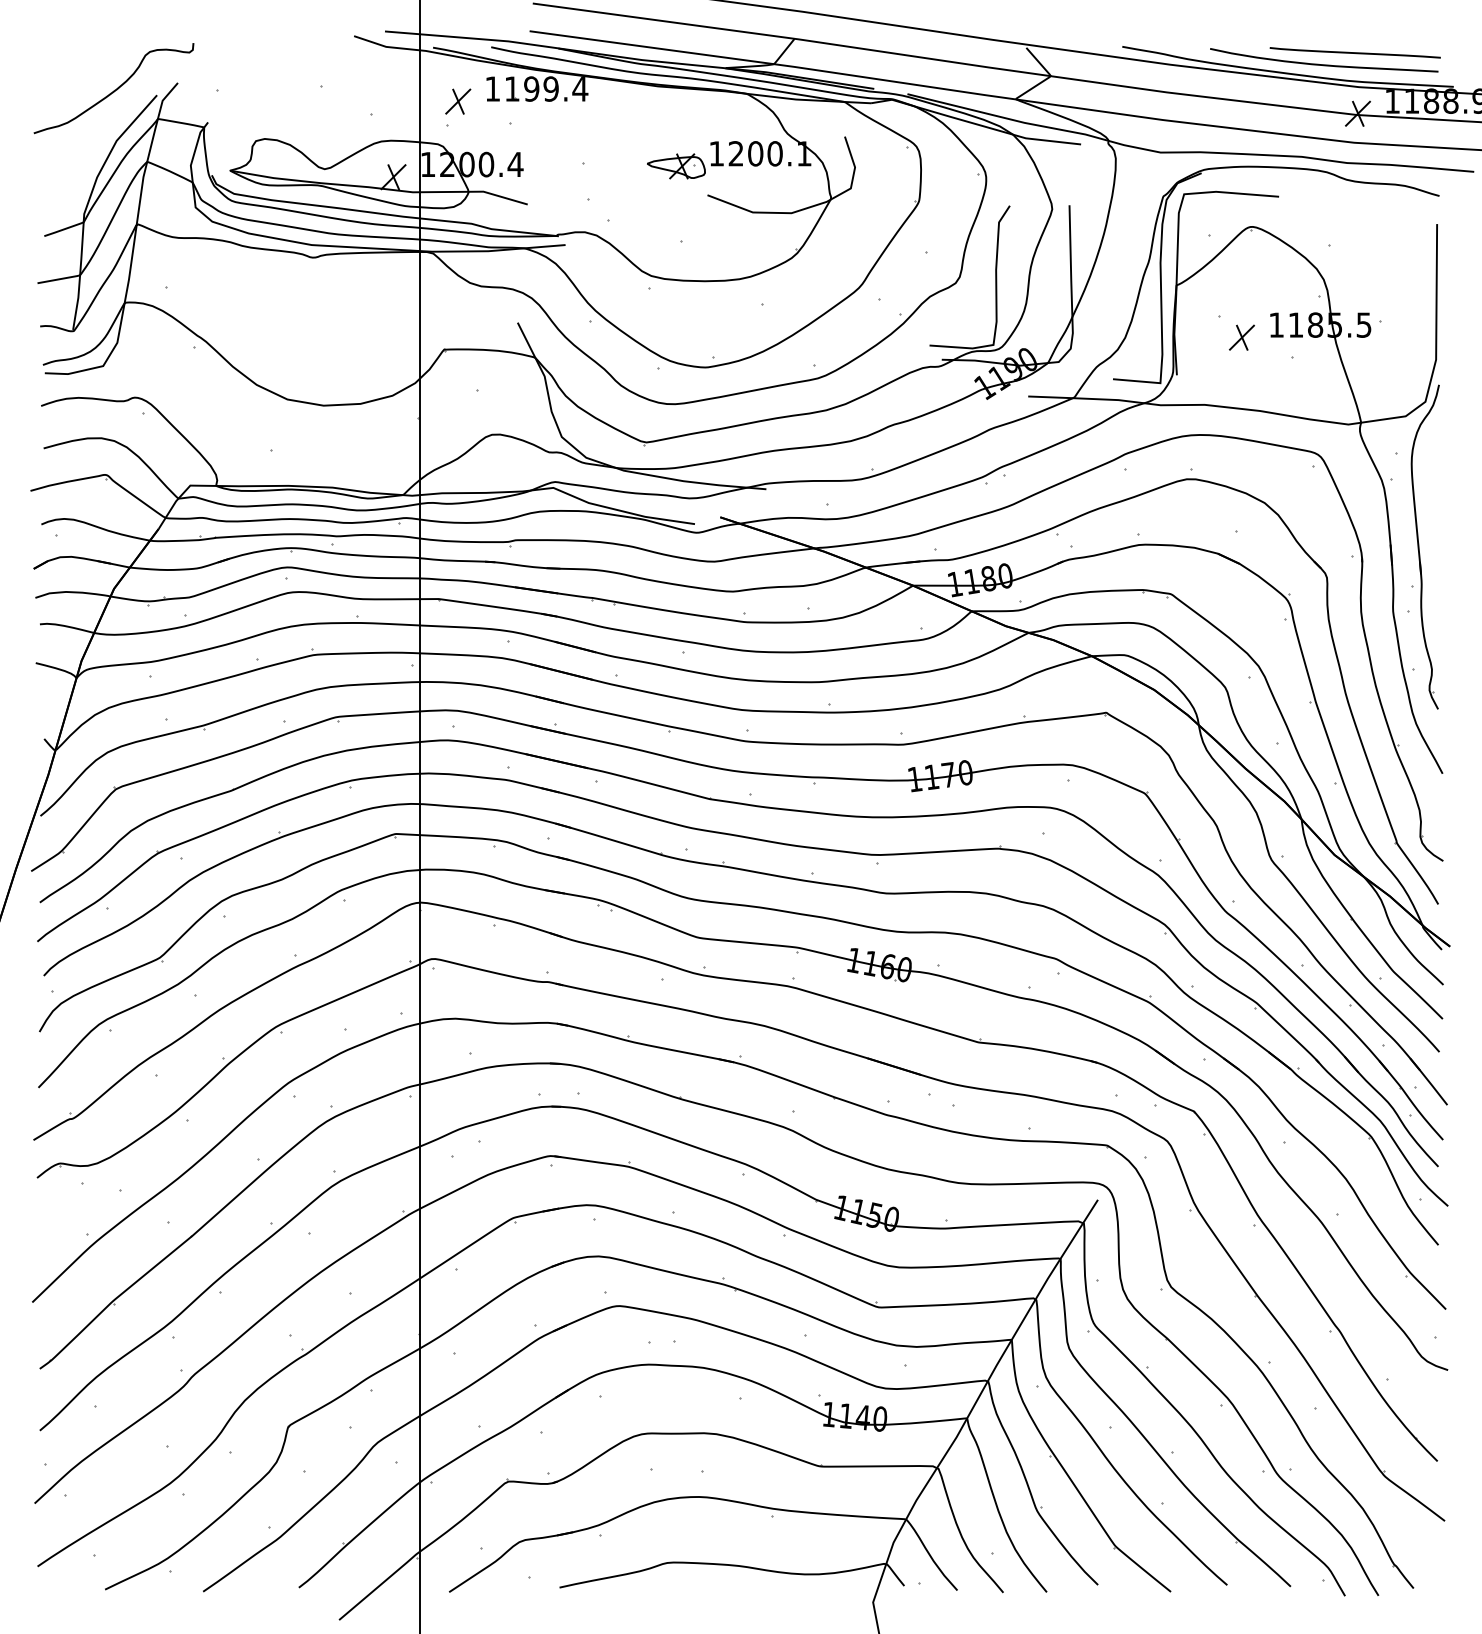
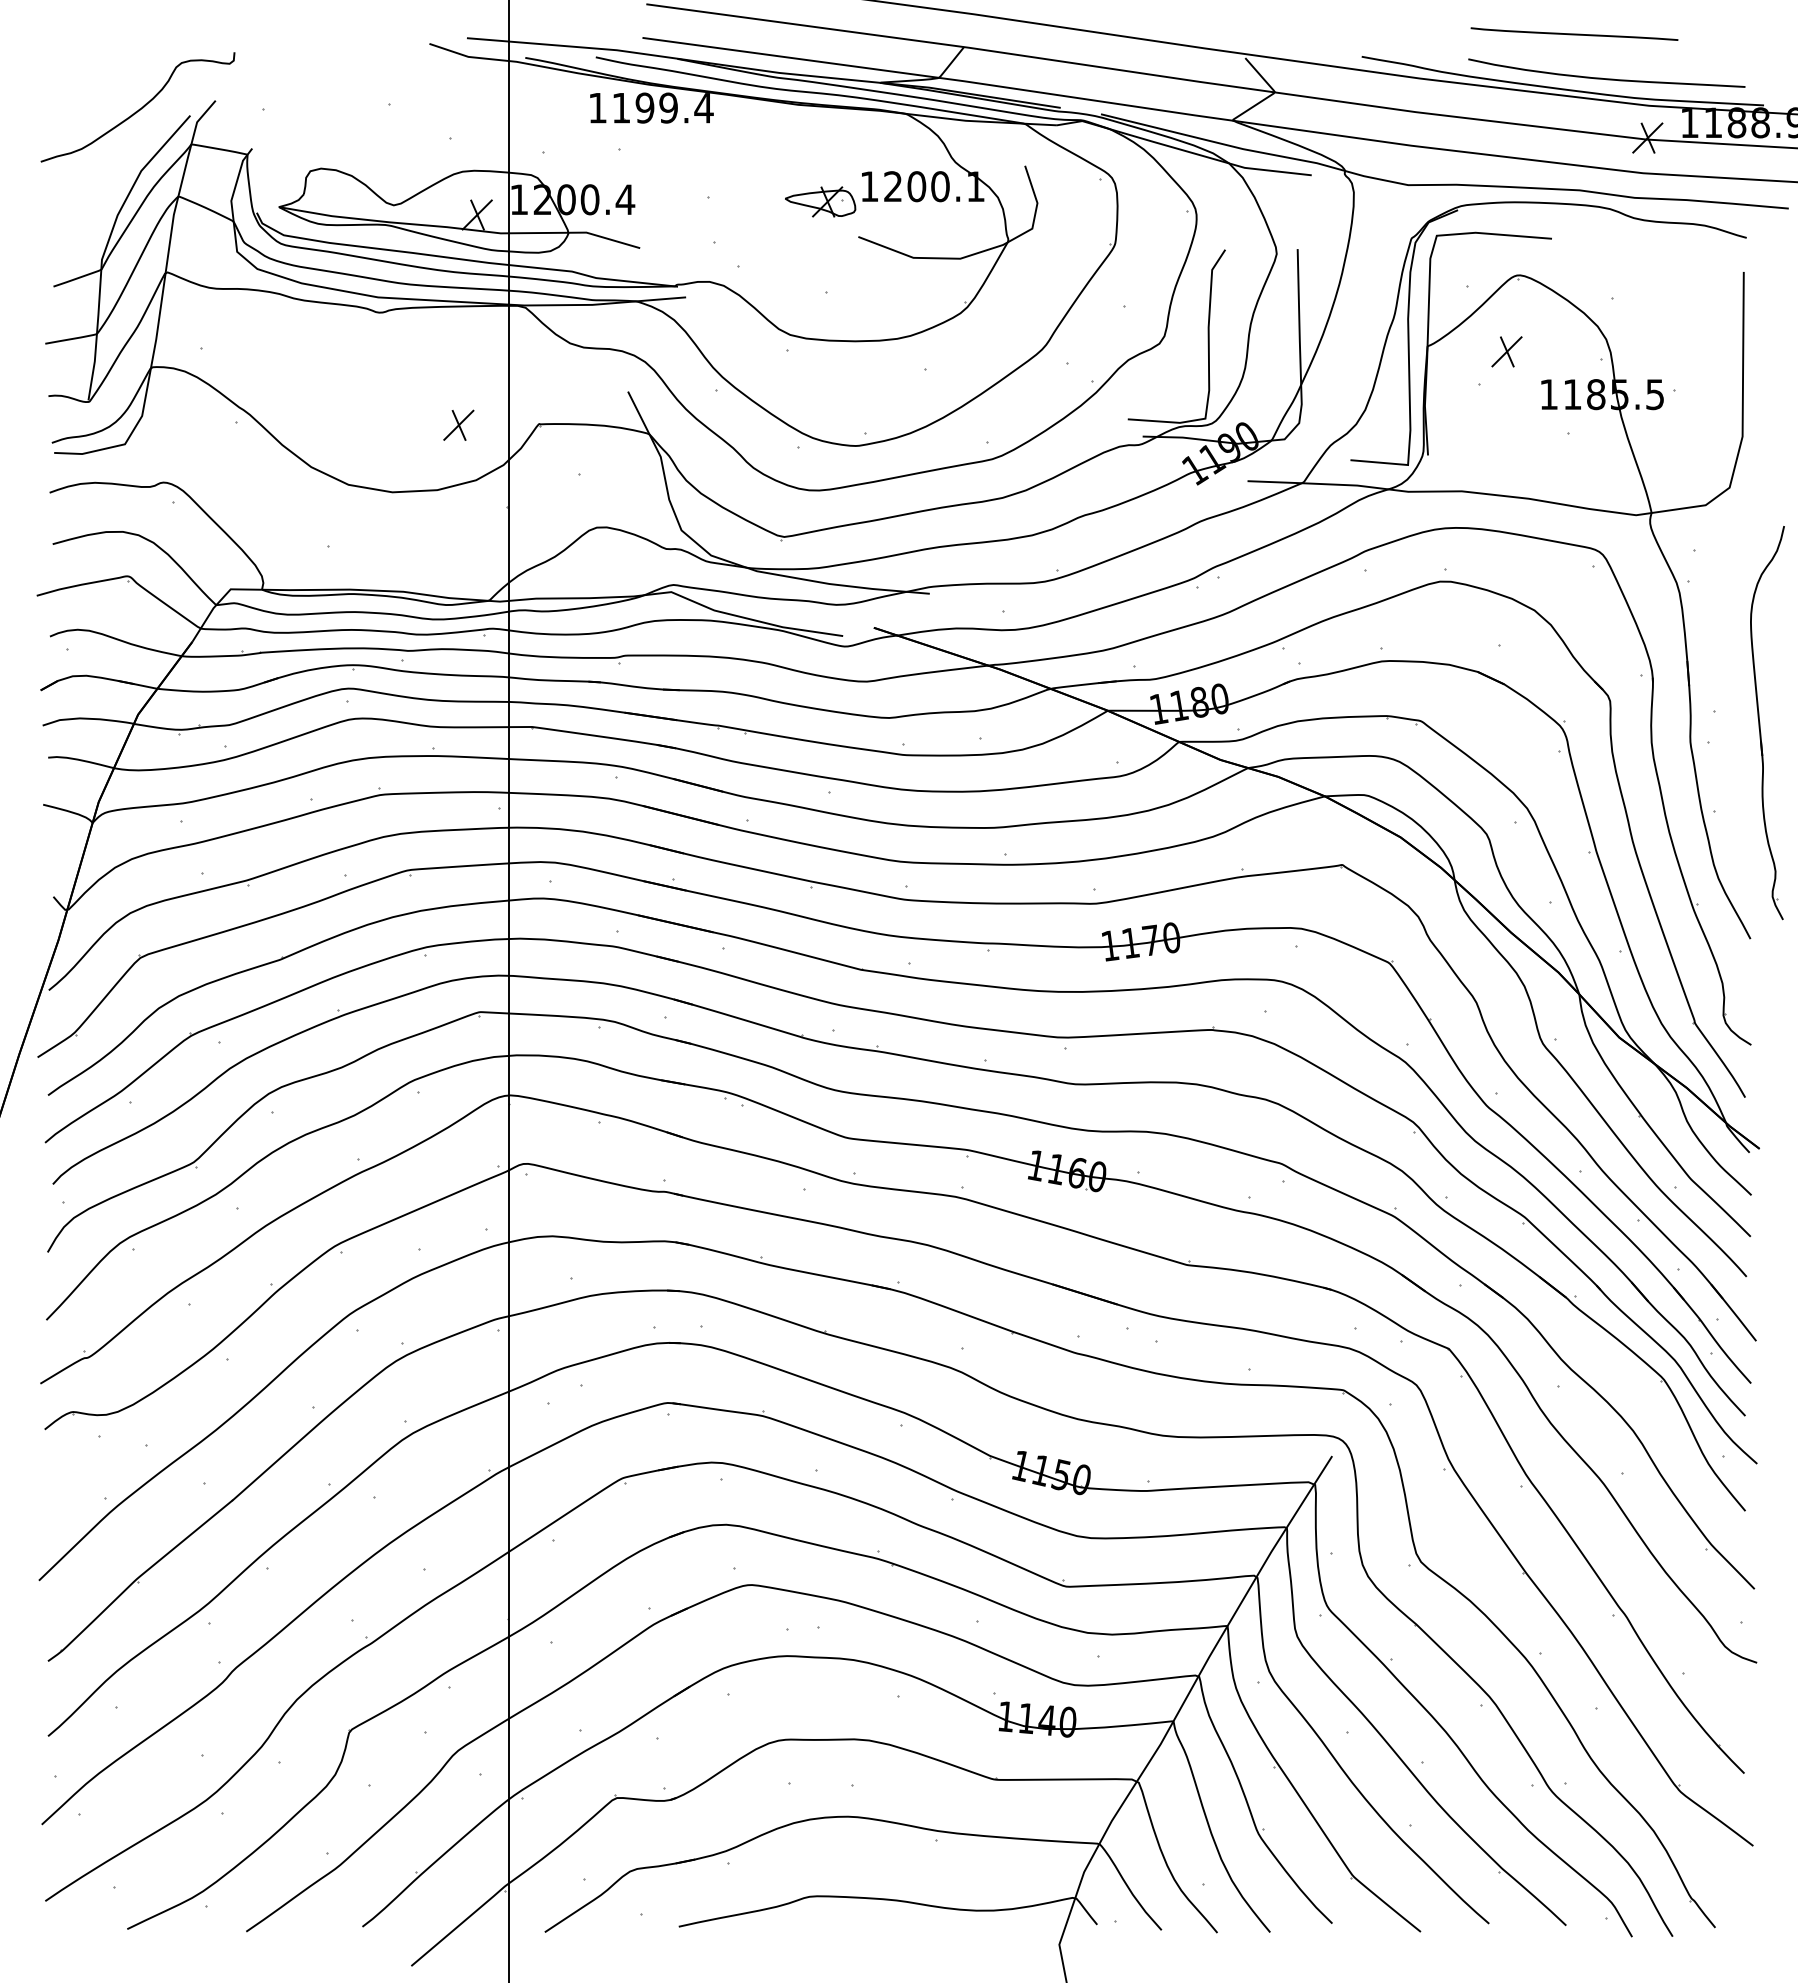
line: (1355, 52) -> (1574, 33), moved
part: (457, 100) -> (458, 424), moved
part: (1241, 337) -> (1506, 351), moved
part: (1419, 547) -> (1760, 723), moved

